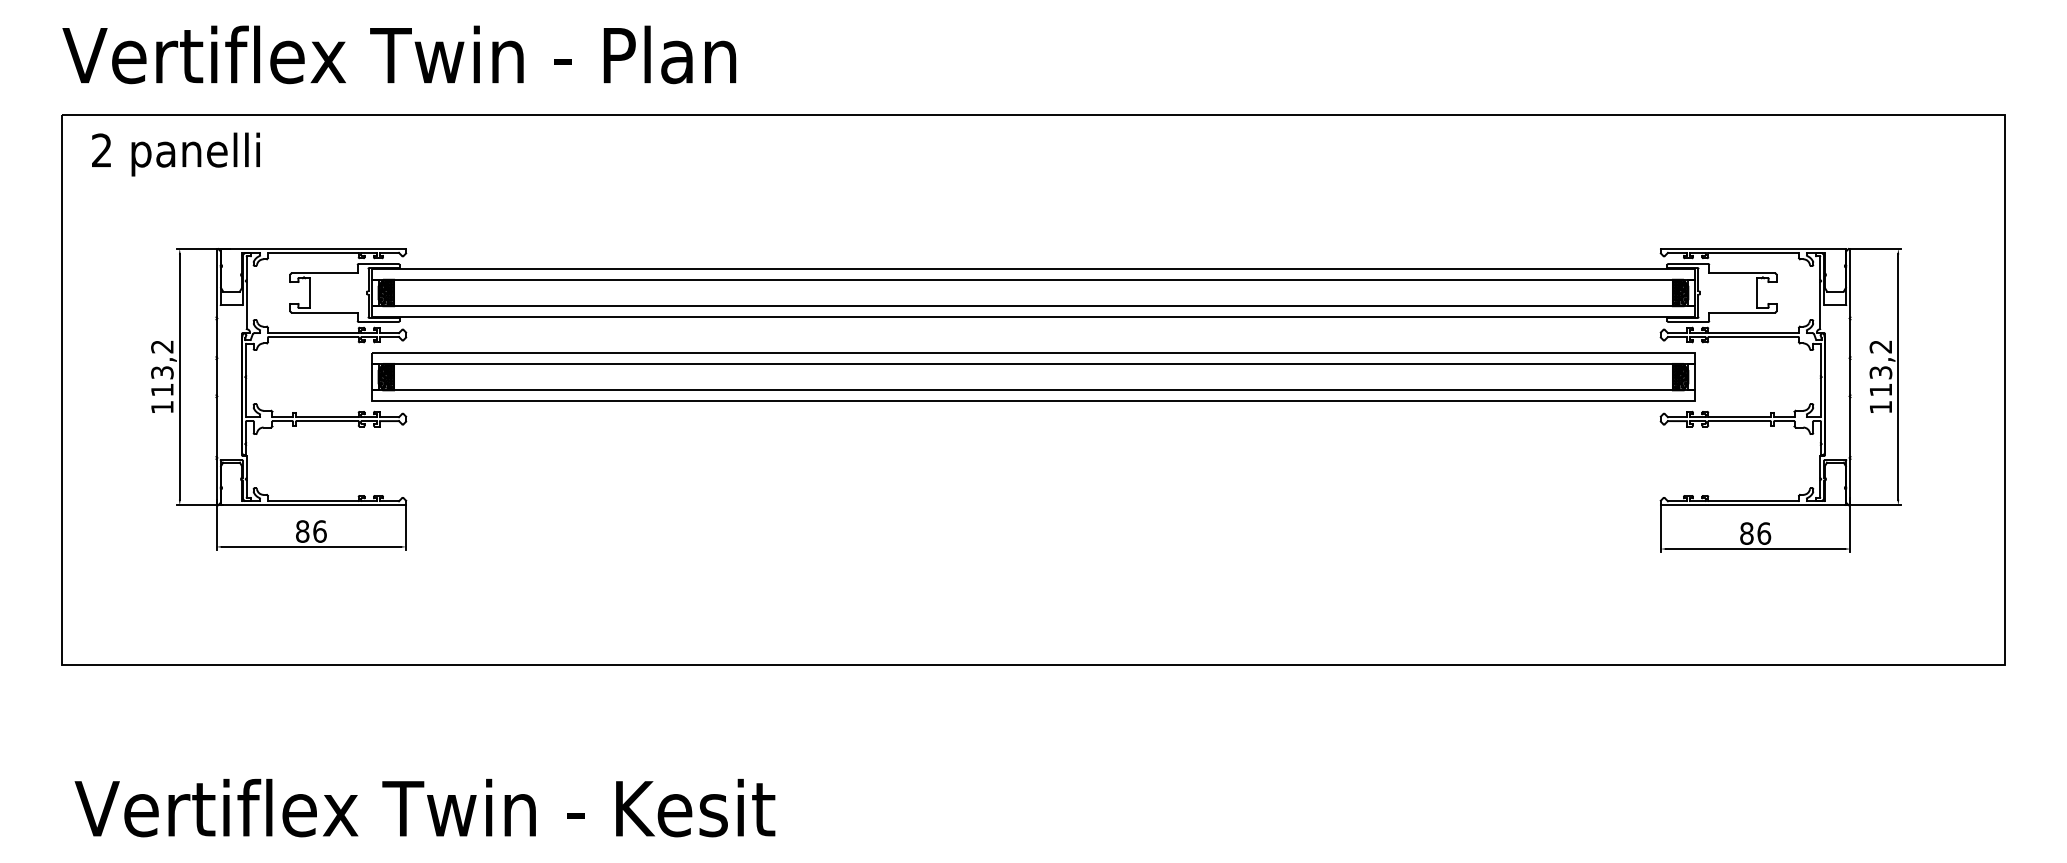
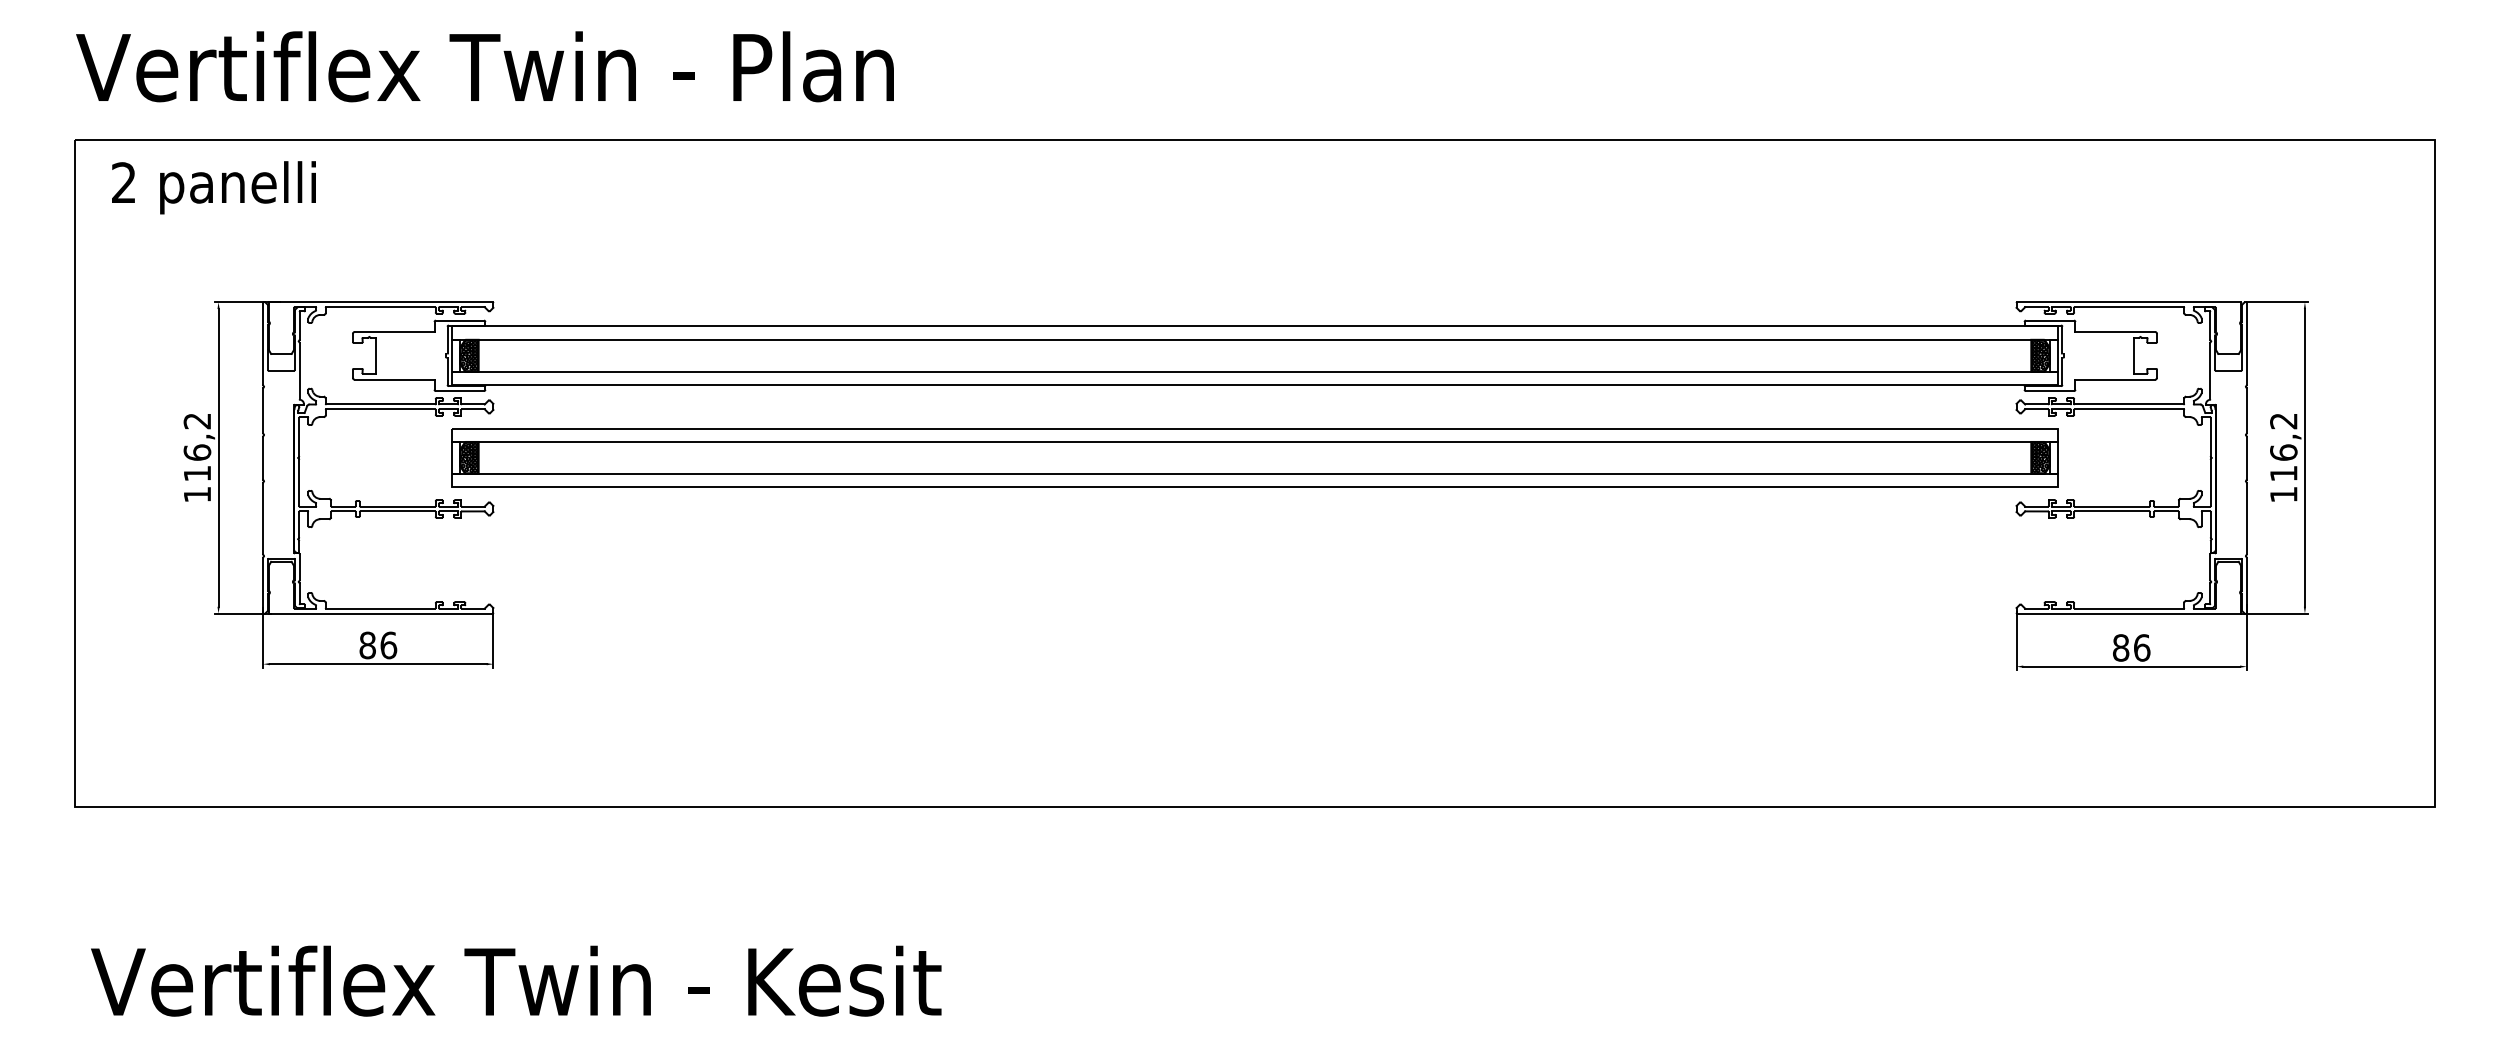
text: (162, 372) -> (197, 452), 113,2 -> 116,2
text: (1880, 372) -> (2283, 452), 113,2 -> 116,2

